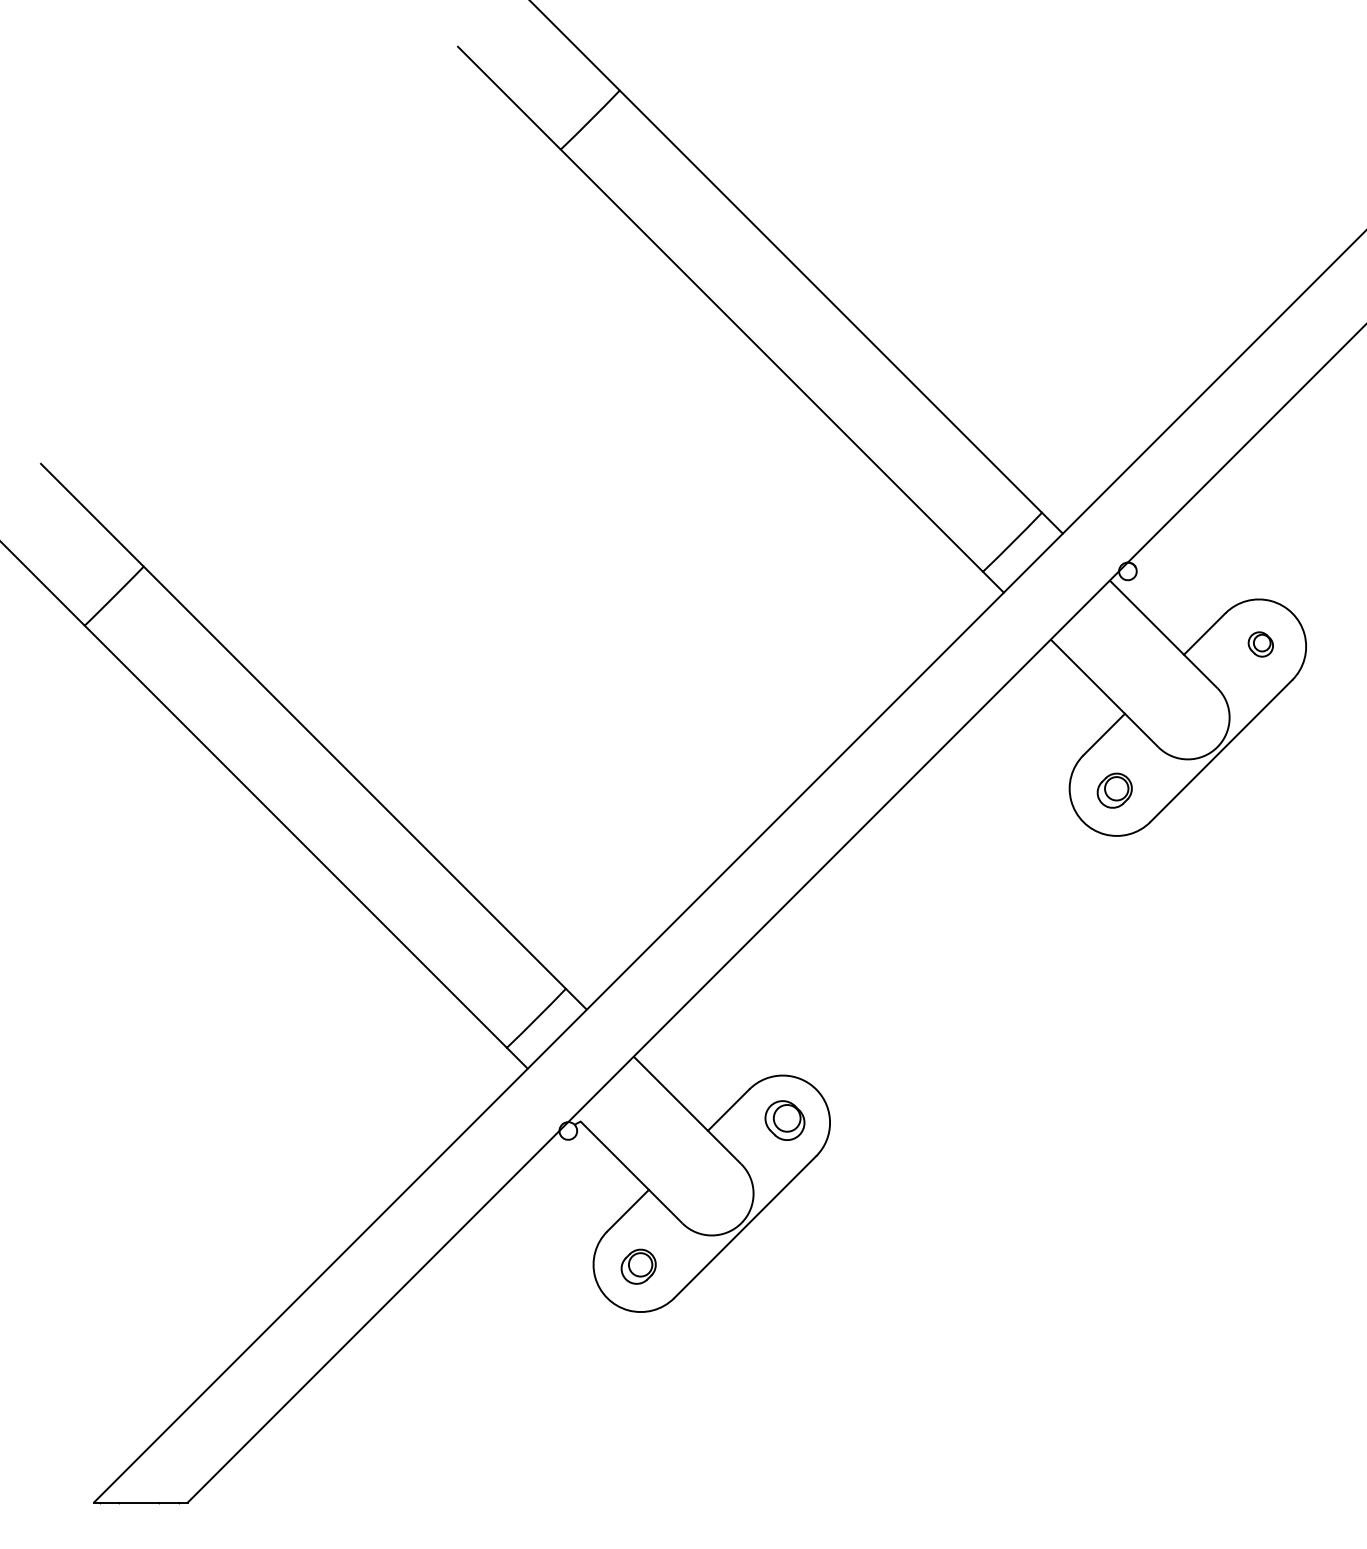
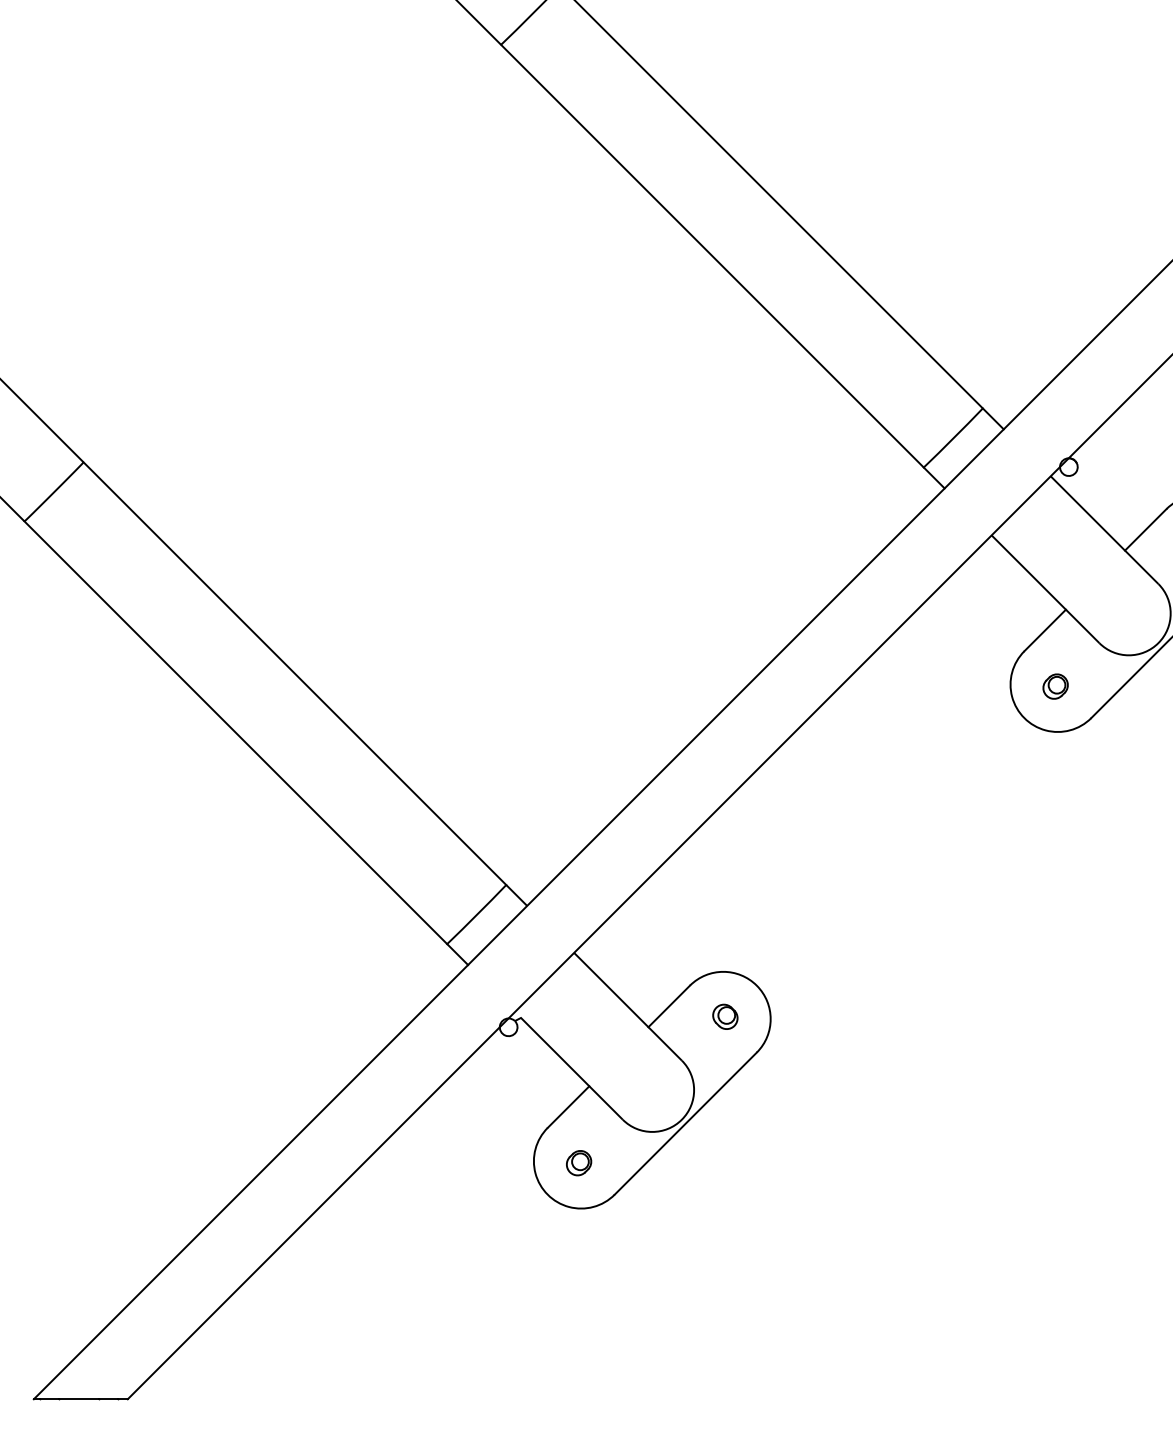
part: (1114, 790) -> (1055, 686), size x0.71
part: (784, 1120) -> (725, 1016), size x0.62
part: (638, 1266) -> (578, 1162), size x0.71

